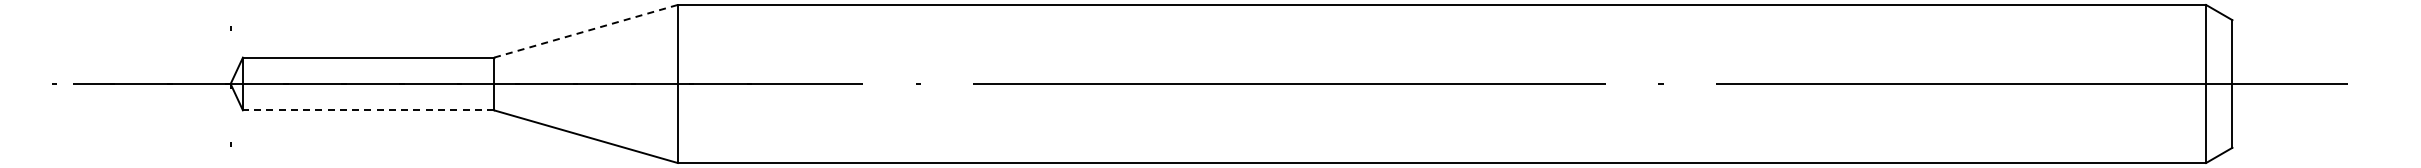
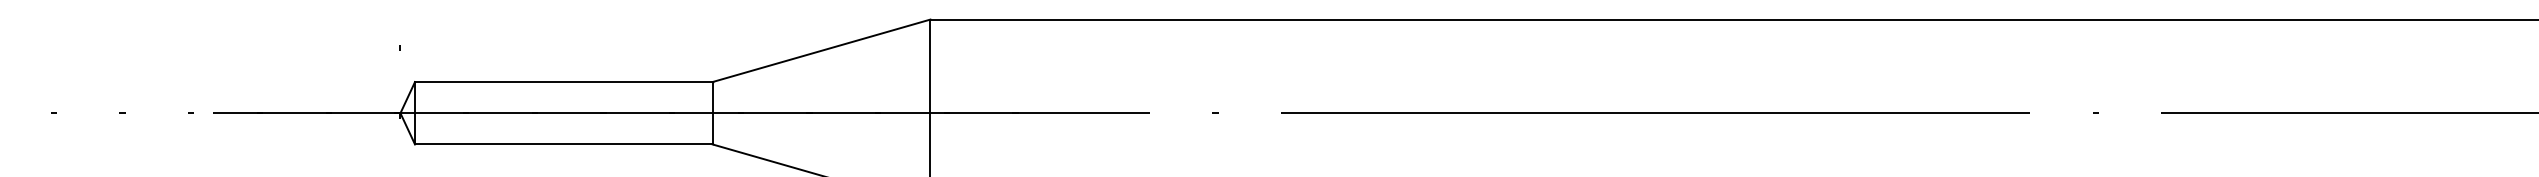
line: (585, 31) -> (821, 51), dashed -> solid
line: (368, 110) -> (563, 144), dashed -> solid

